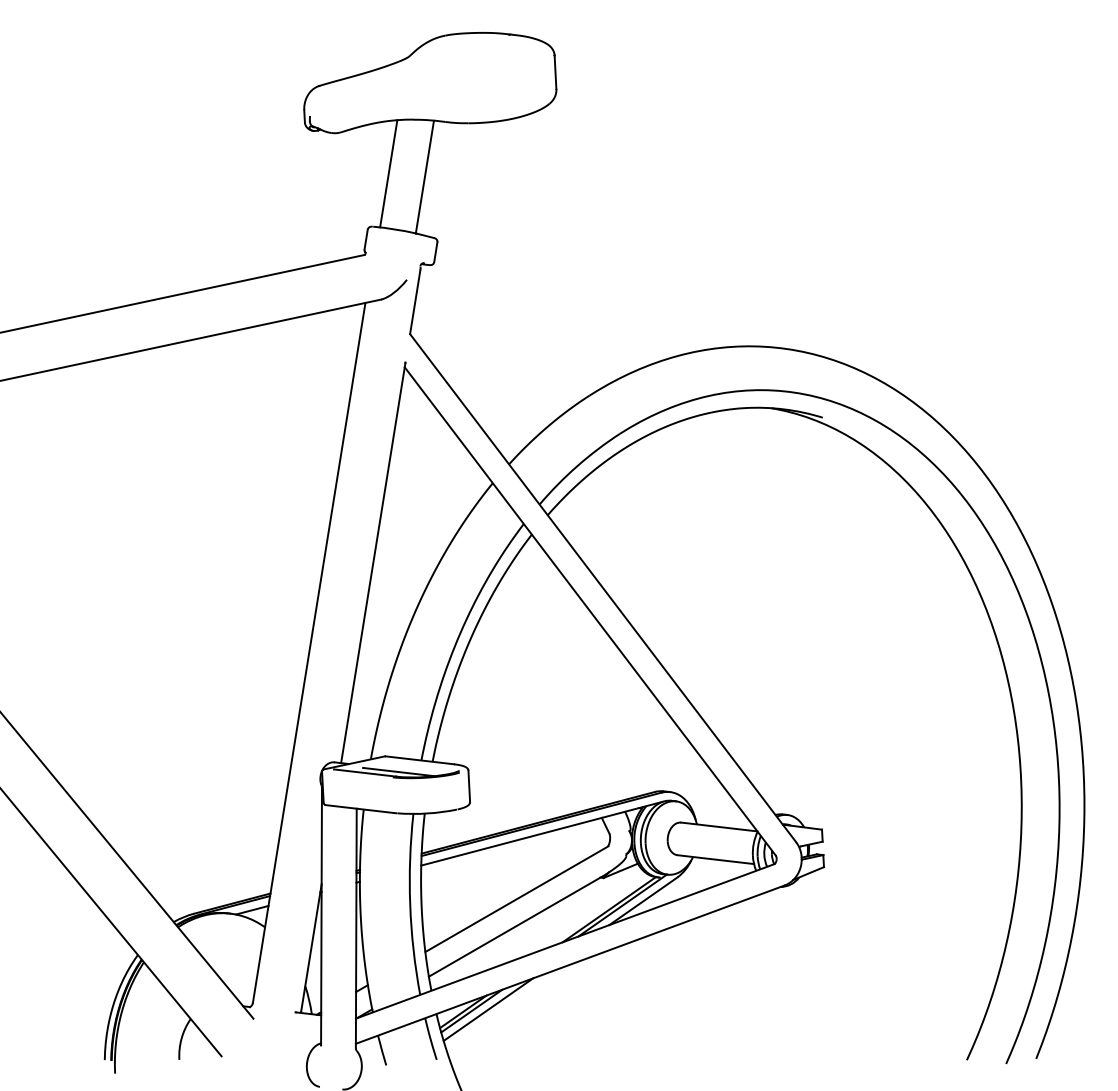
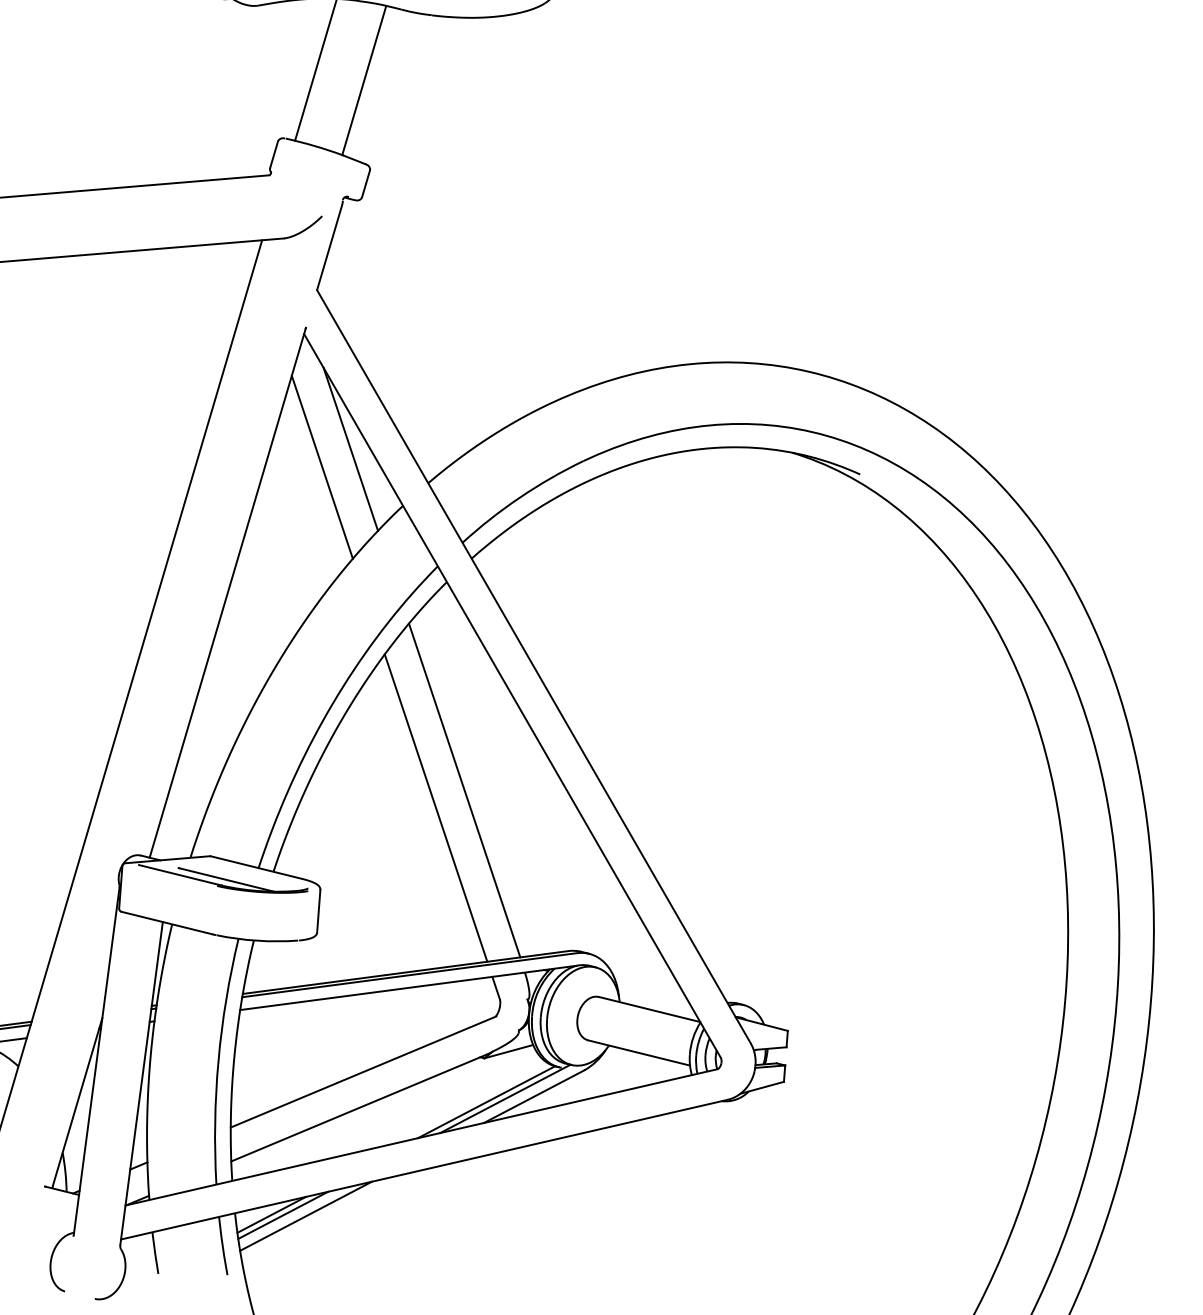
line: (449, 446) -> (350, 448), added
line: (430, 462) -> (322, 467), added
line: (564, 684) -> (465, 790), added
line: (544, 700) -> (435, 808), added

